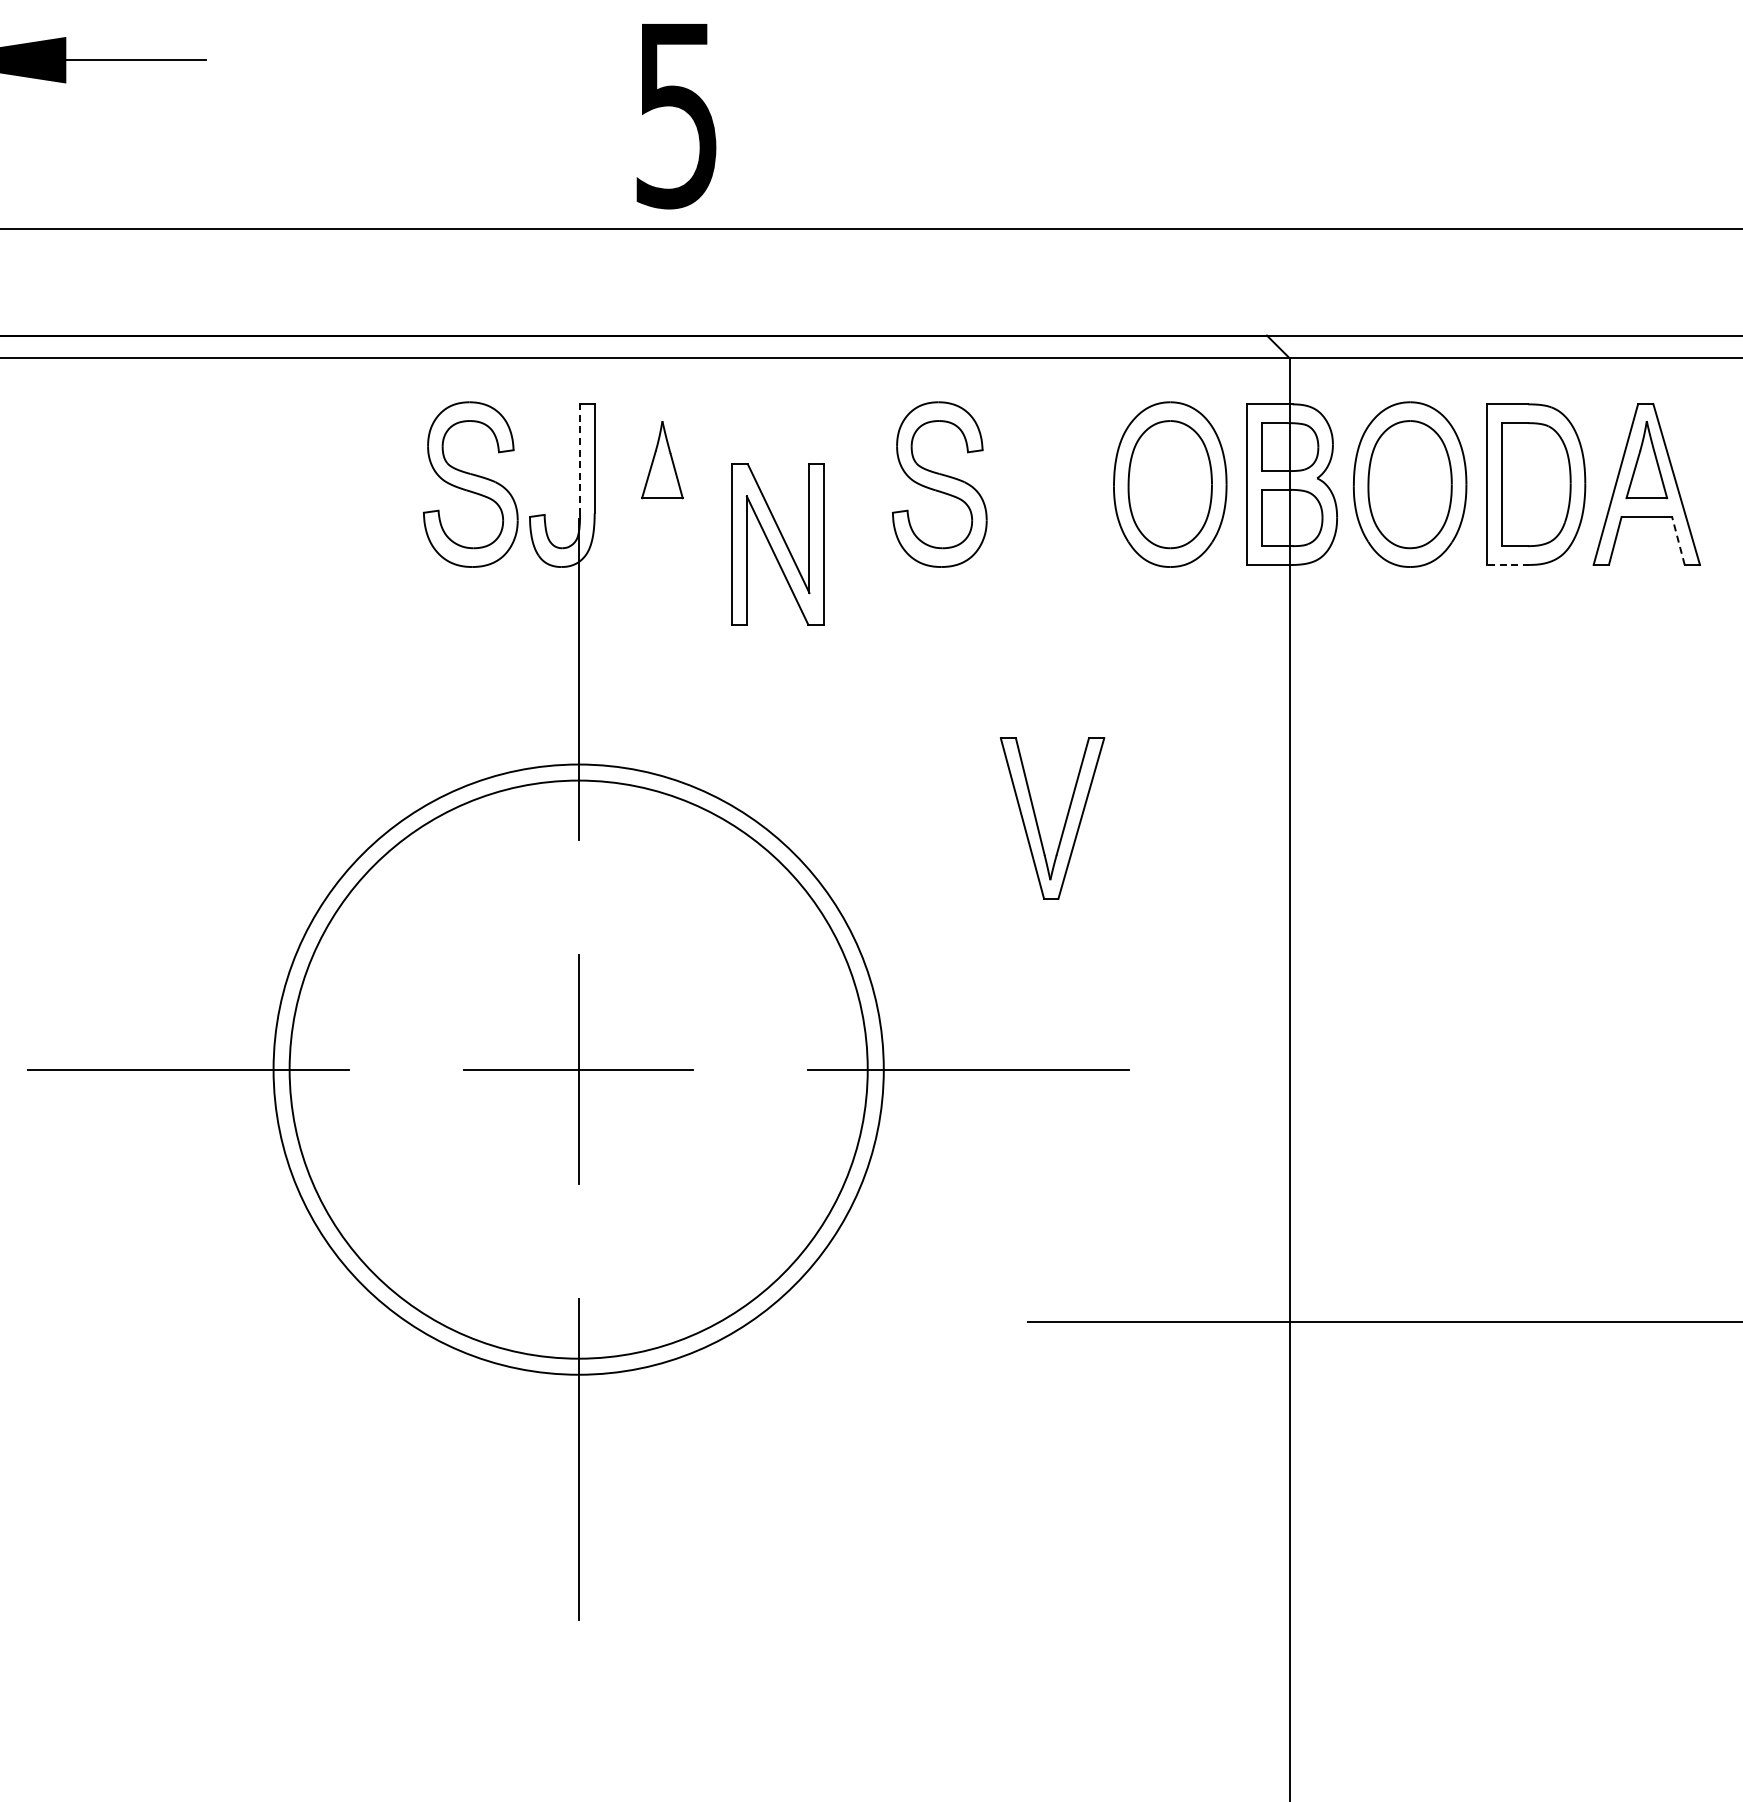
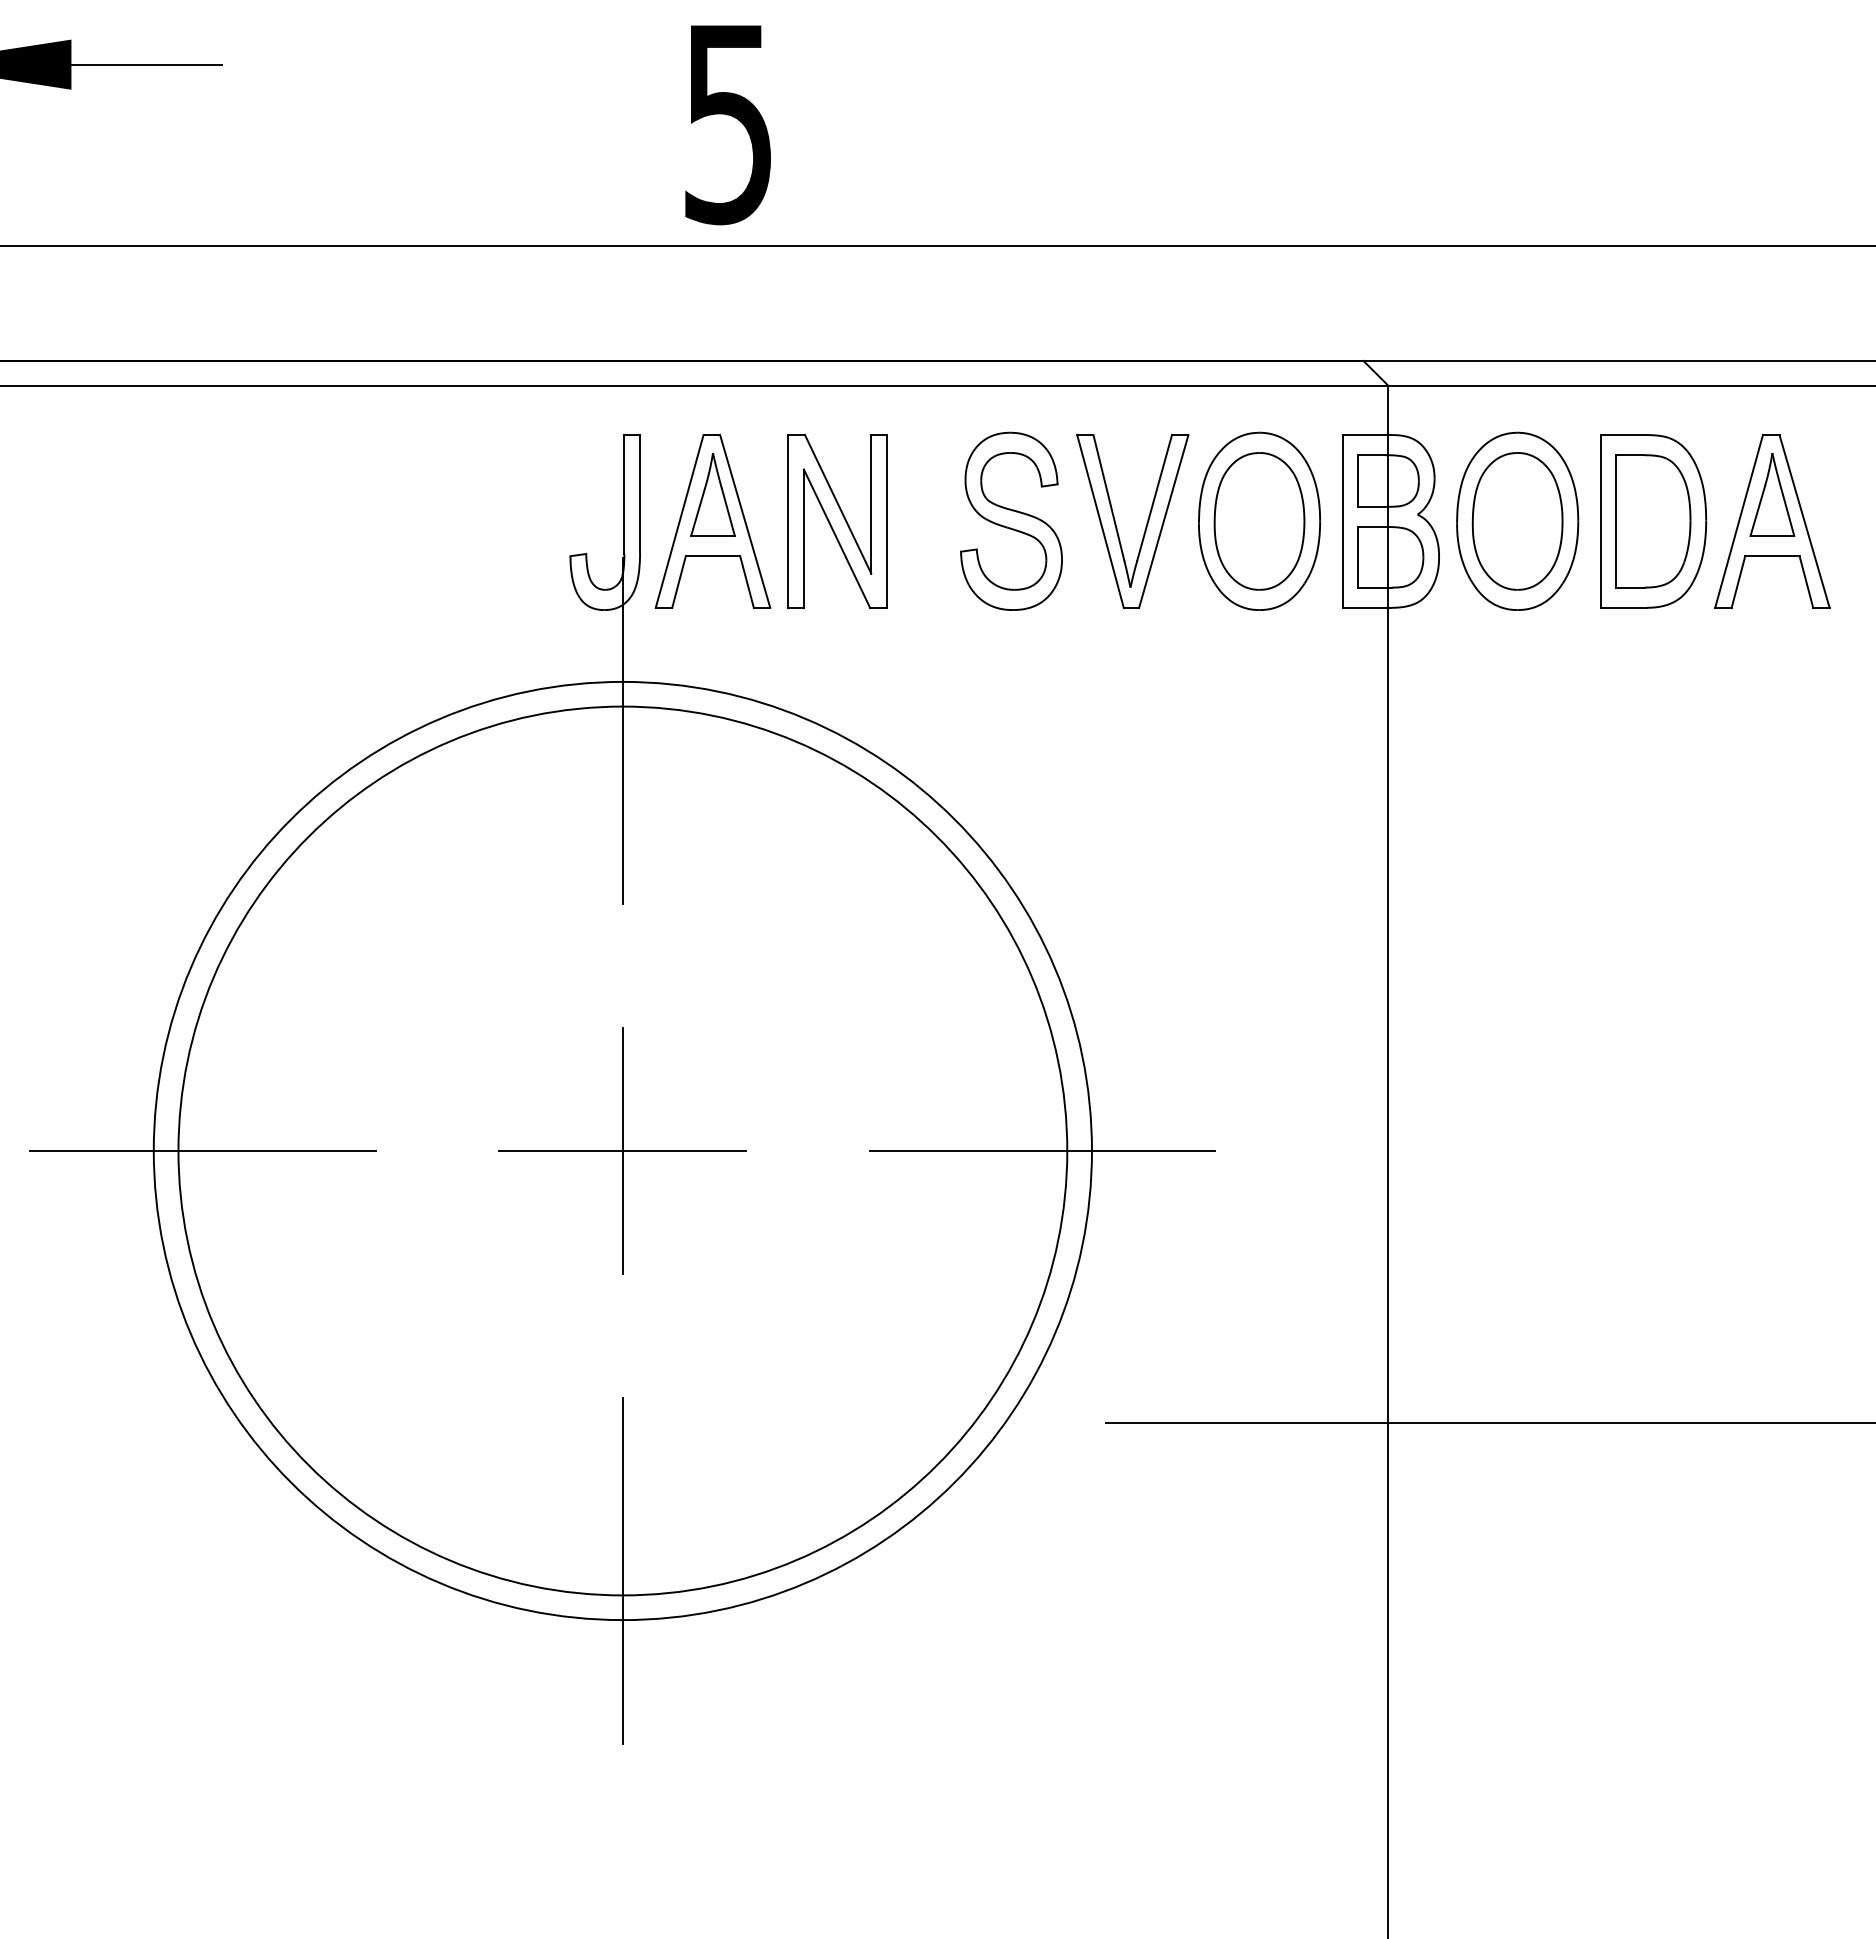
line: (580, 458) -> (624, 493), dashed -> solid
part: (470, 484) -> (506, 521), removed
part: (662, 484) -> (713, 521), added
line: (1678, 540) -> (1806, 581), dashed -> solid
part: (777, 544) -> (836, 521), moved
line: (1508, 564) -> (1623, 607), dashed -> solid
part: (1064, 822) -> (1145, 525), moved
circle: (578, 1069) -> (622, 1150), size x1.43
circle: (578, 1069) -> (622, 1150), size x1.43

